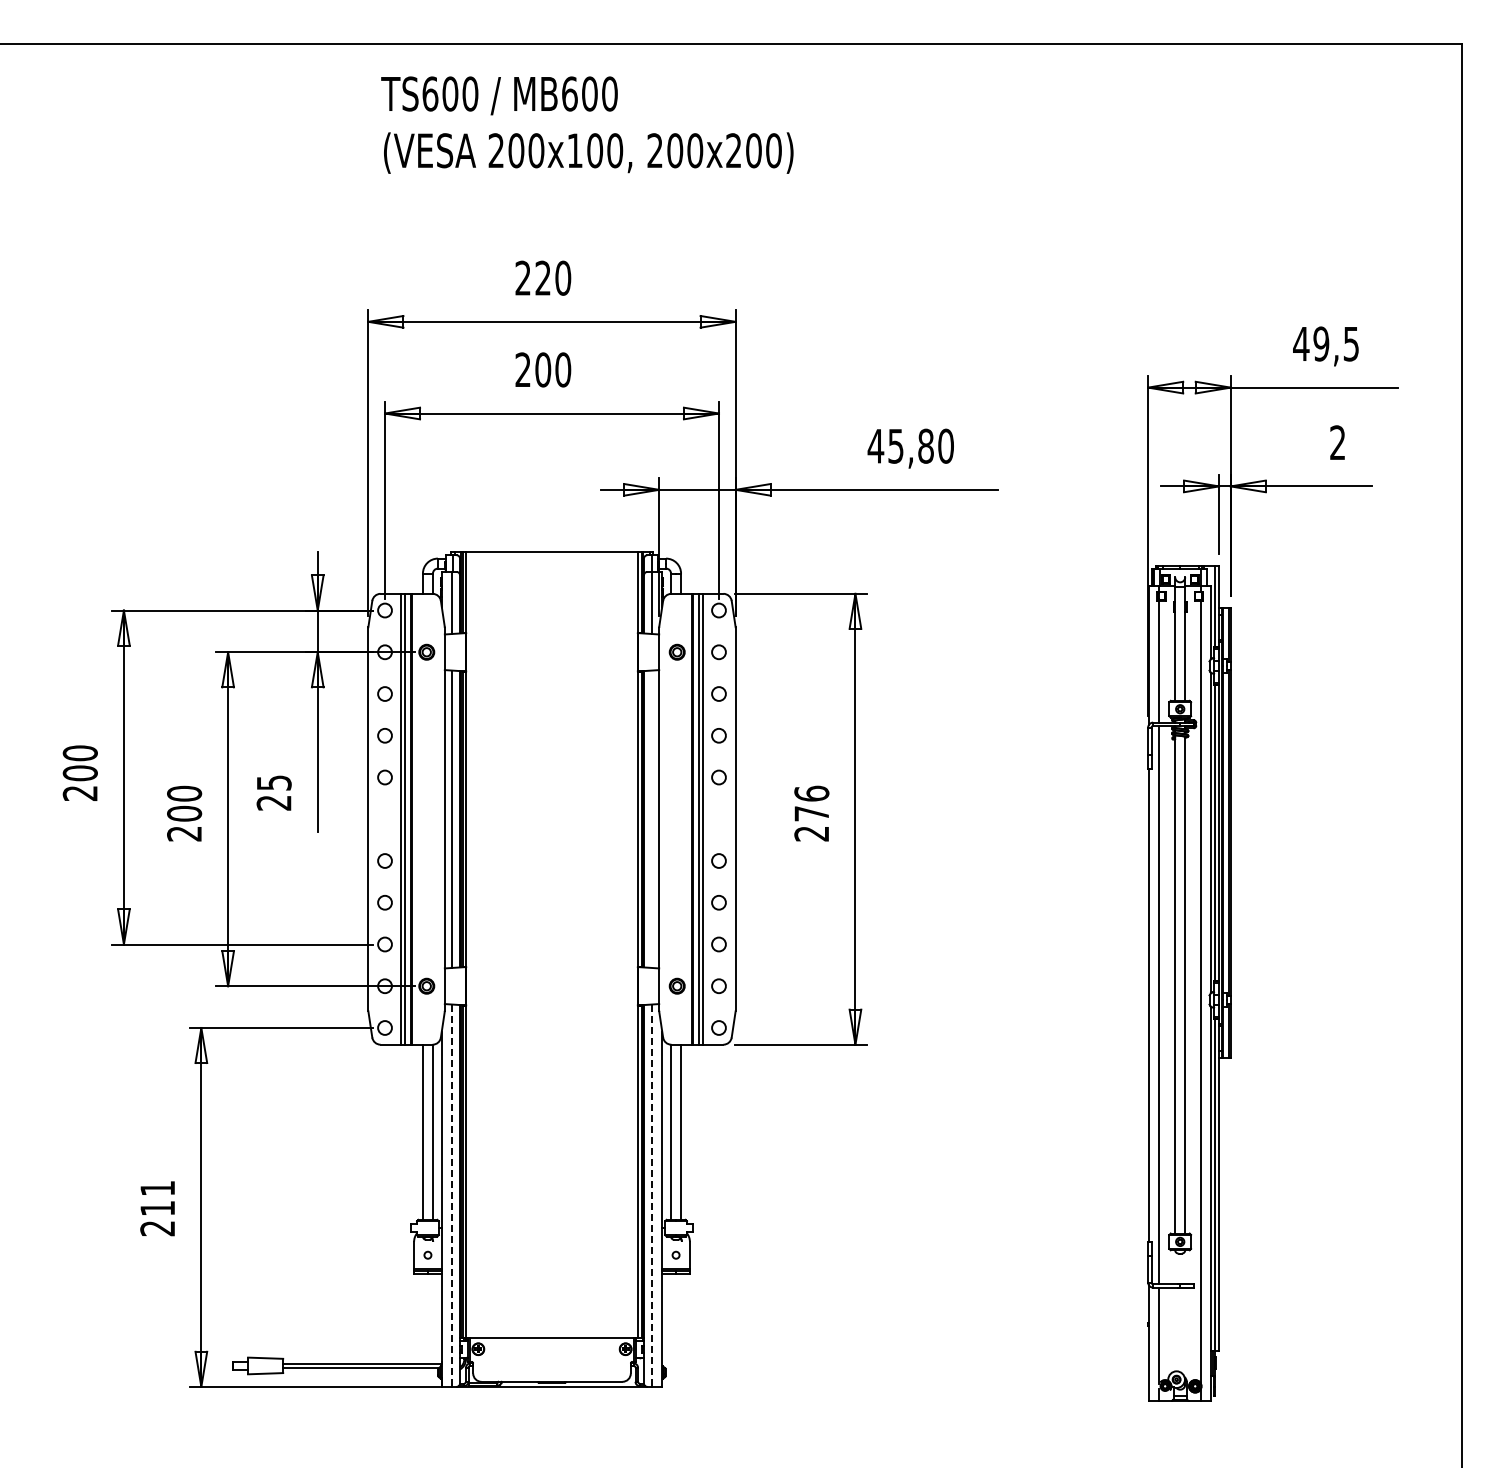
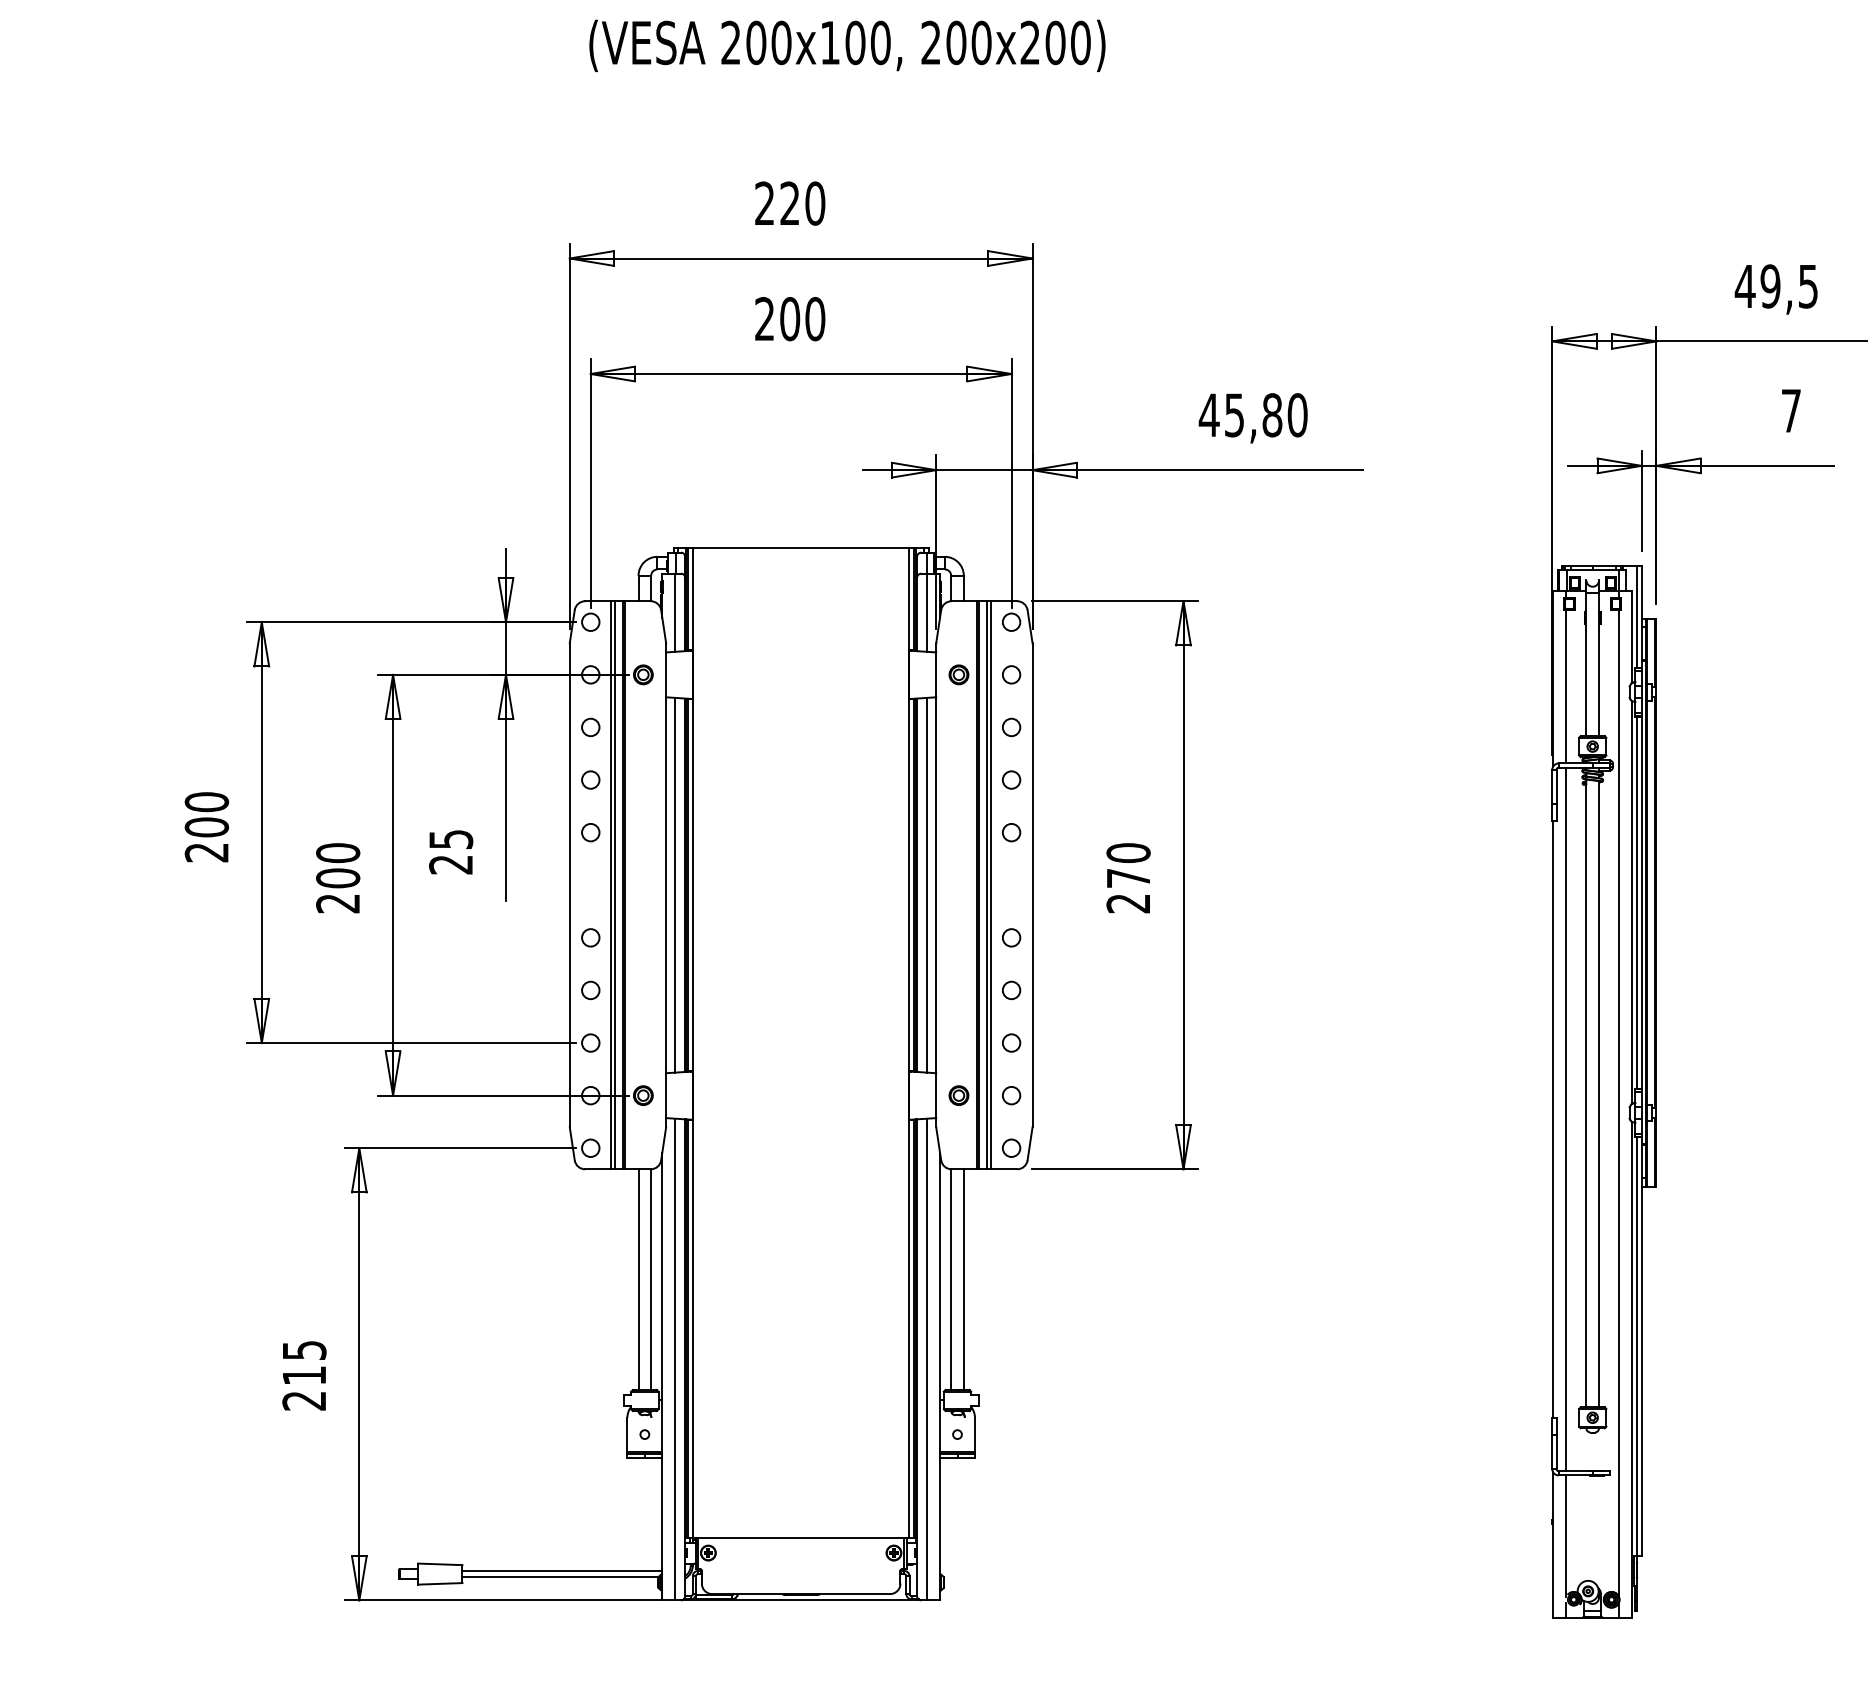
text: (1337, 442) -> (1790, 410), 2 -> 7
text: (811, 793) -> (1128, 852), 276 -> 270
line: (651, 818) -> (926, 884), added
text: (157, 1188) -> (304, 1350), 211 -> 215
line: (452, 1196) -> (675, 1360), dashed -> solid
line: (651, 1196) -> (926, 1360), dashed -> solid

